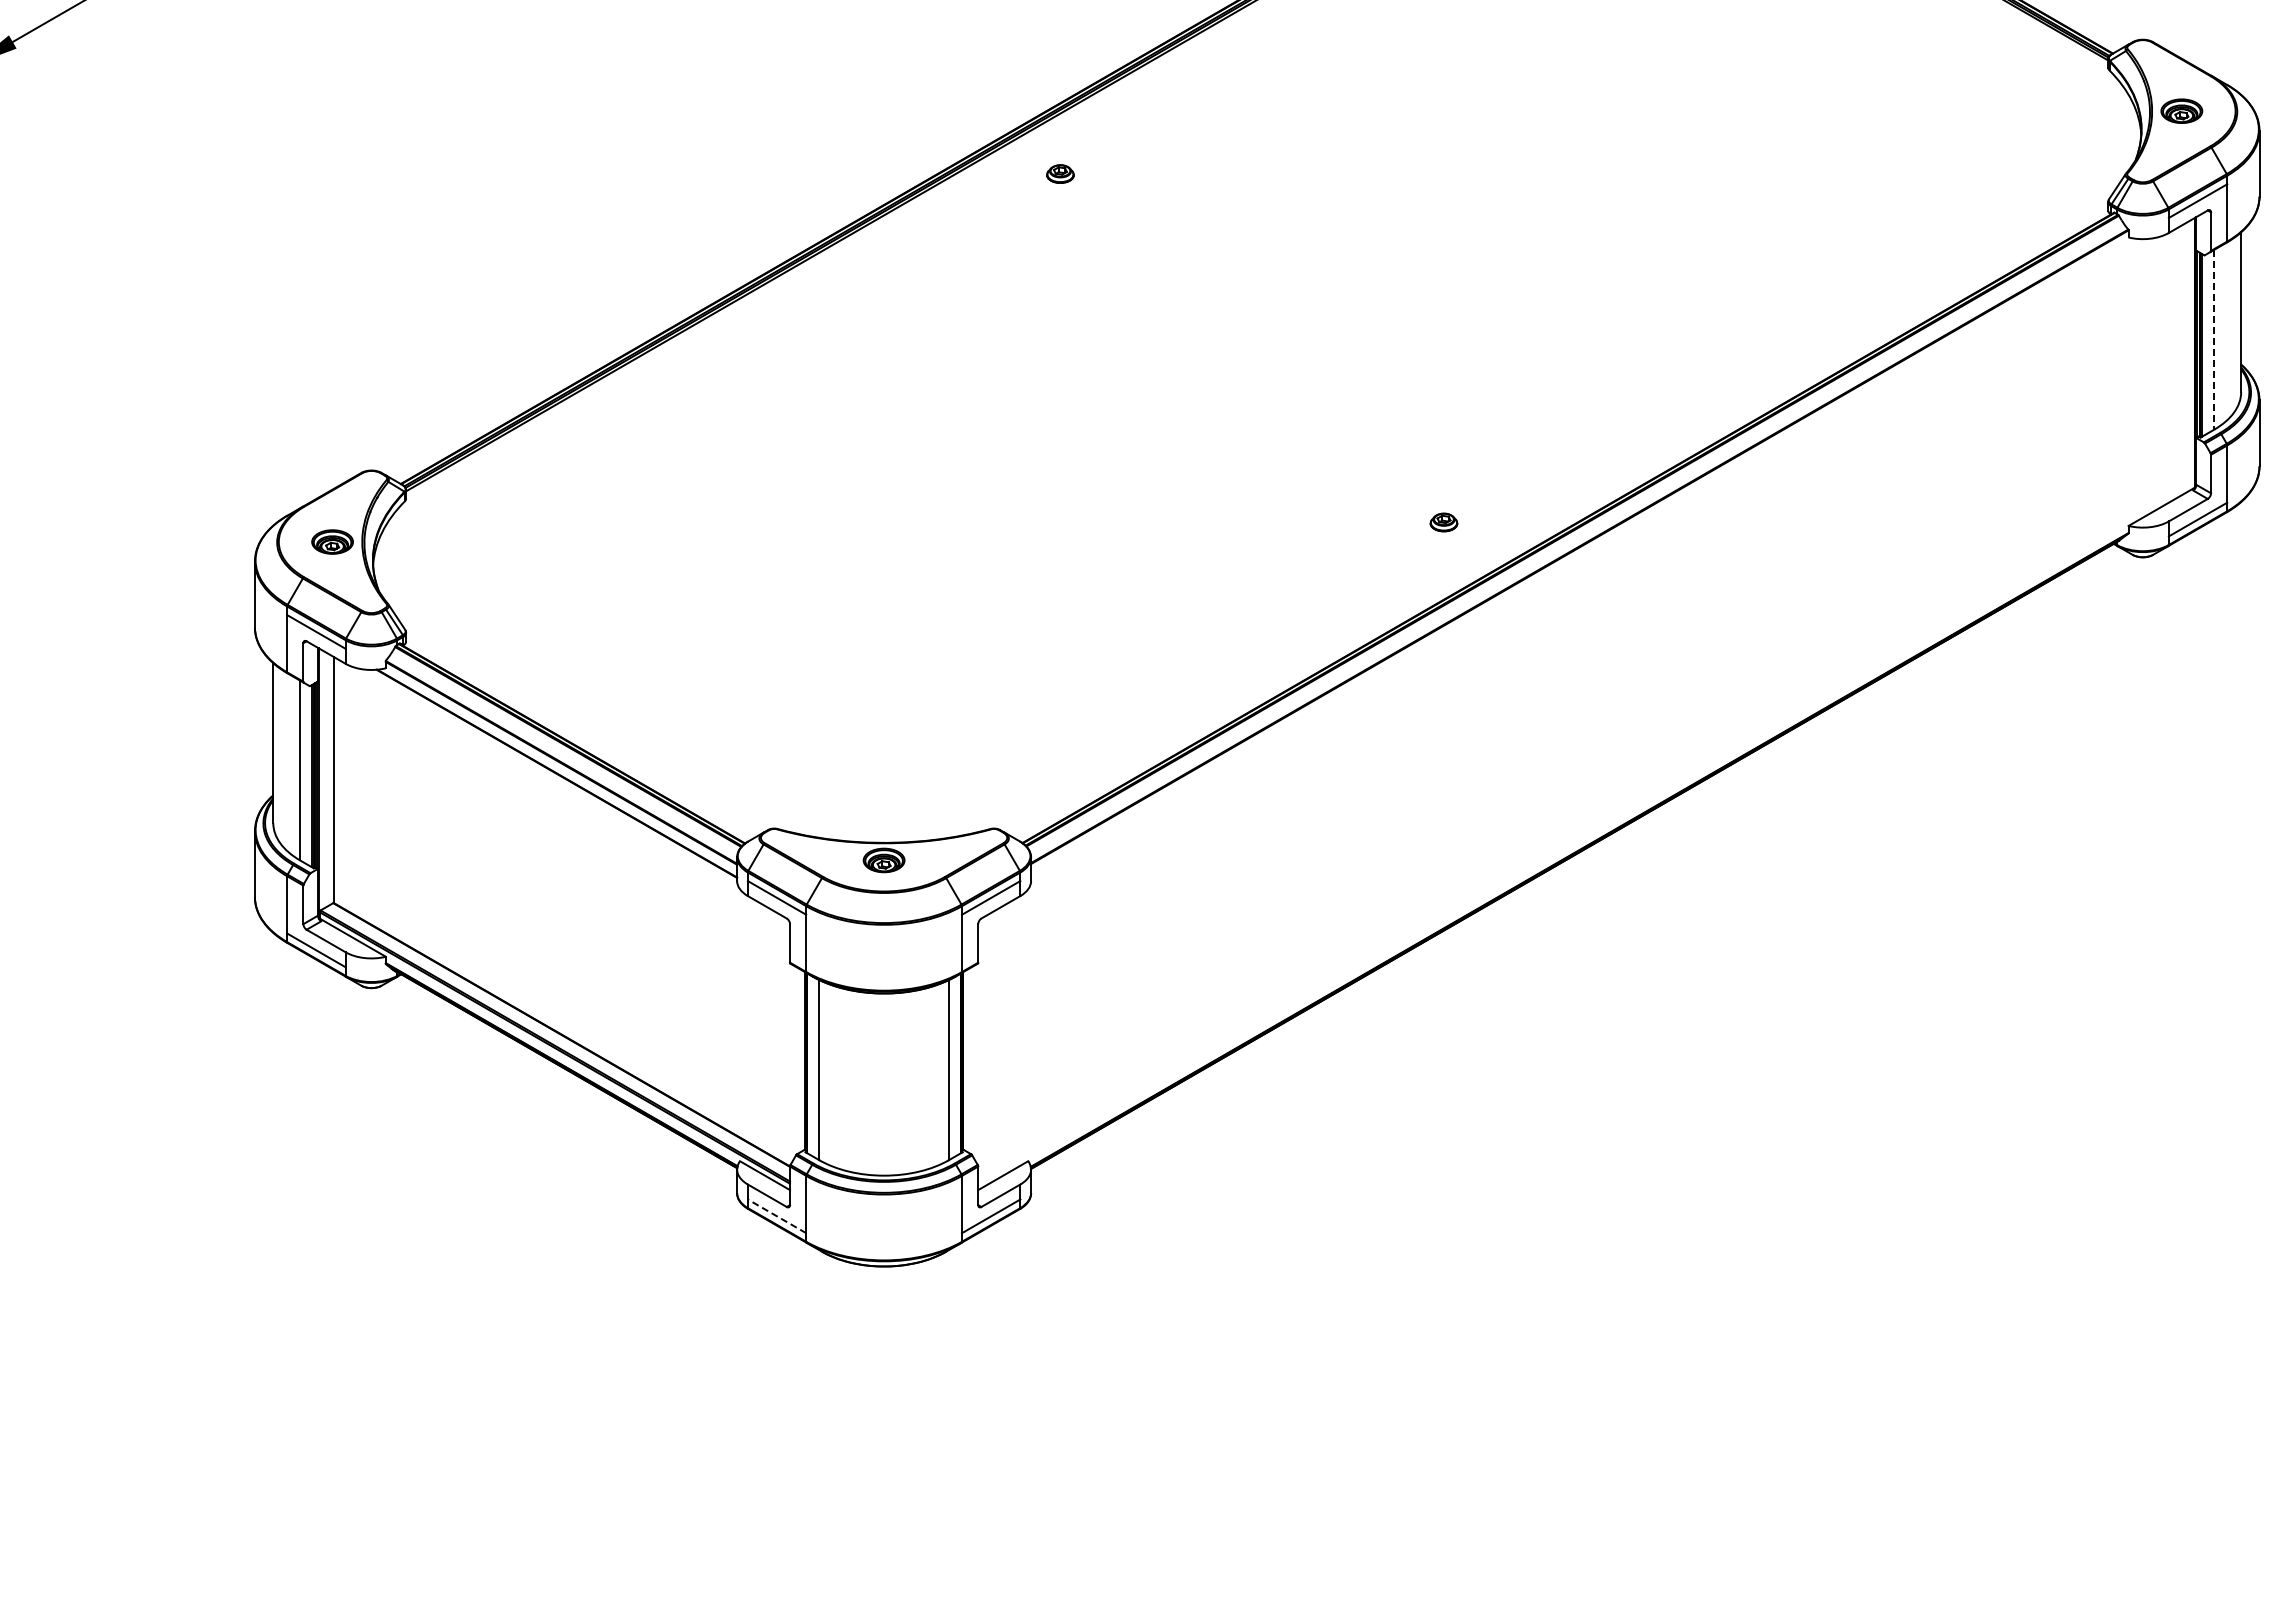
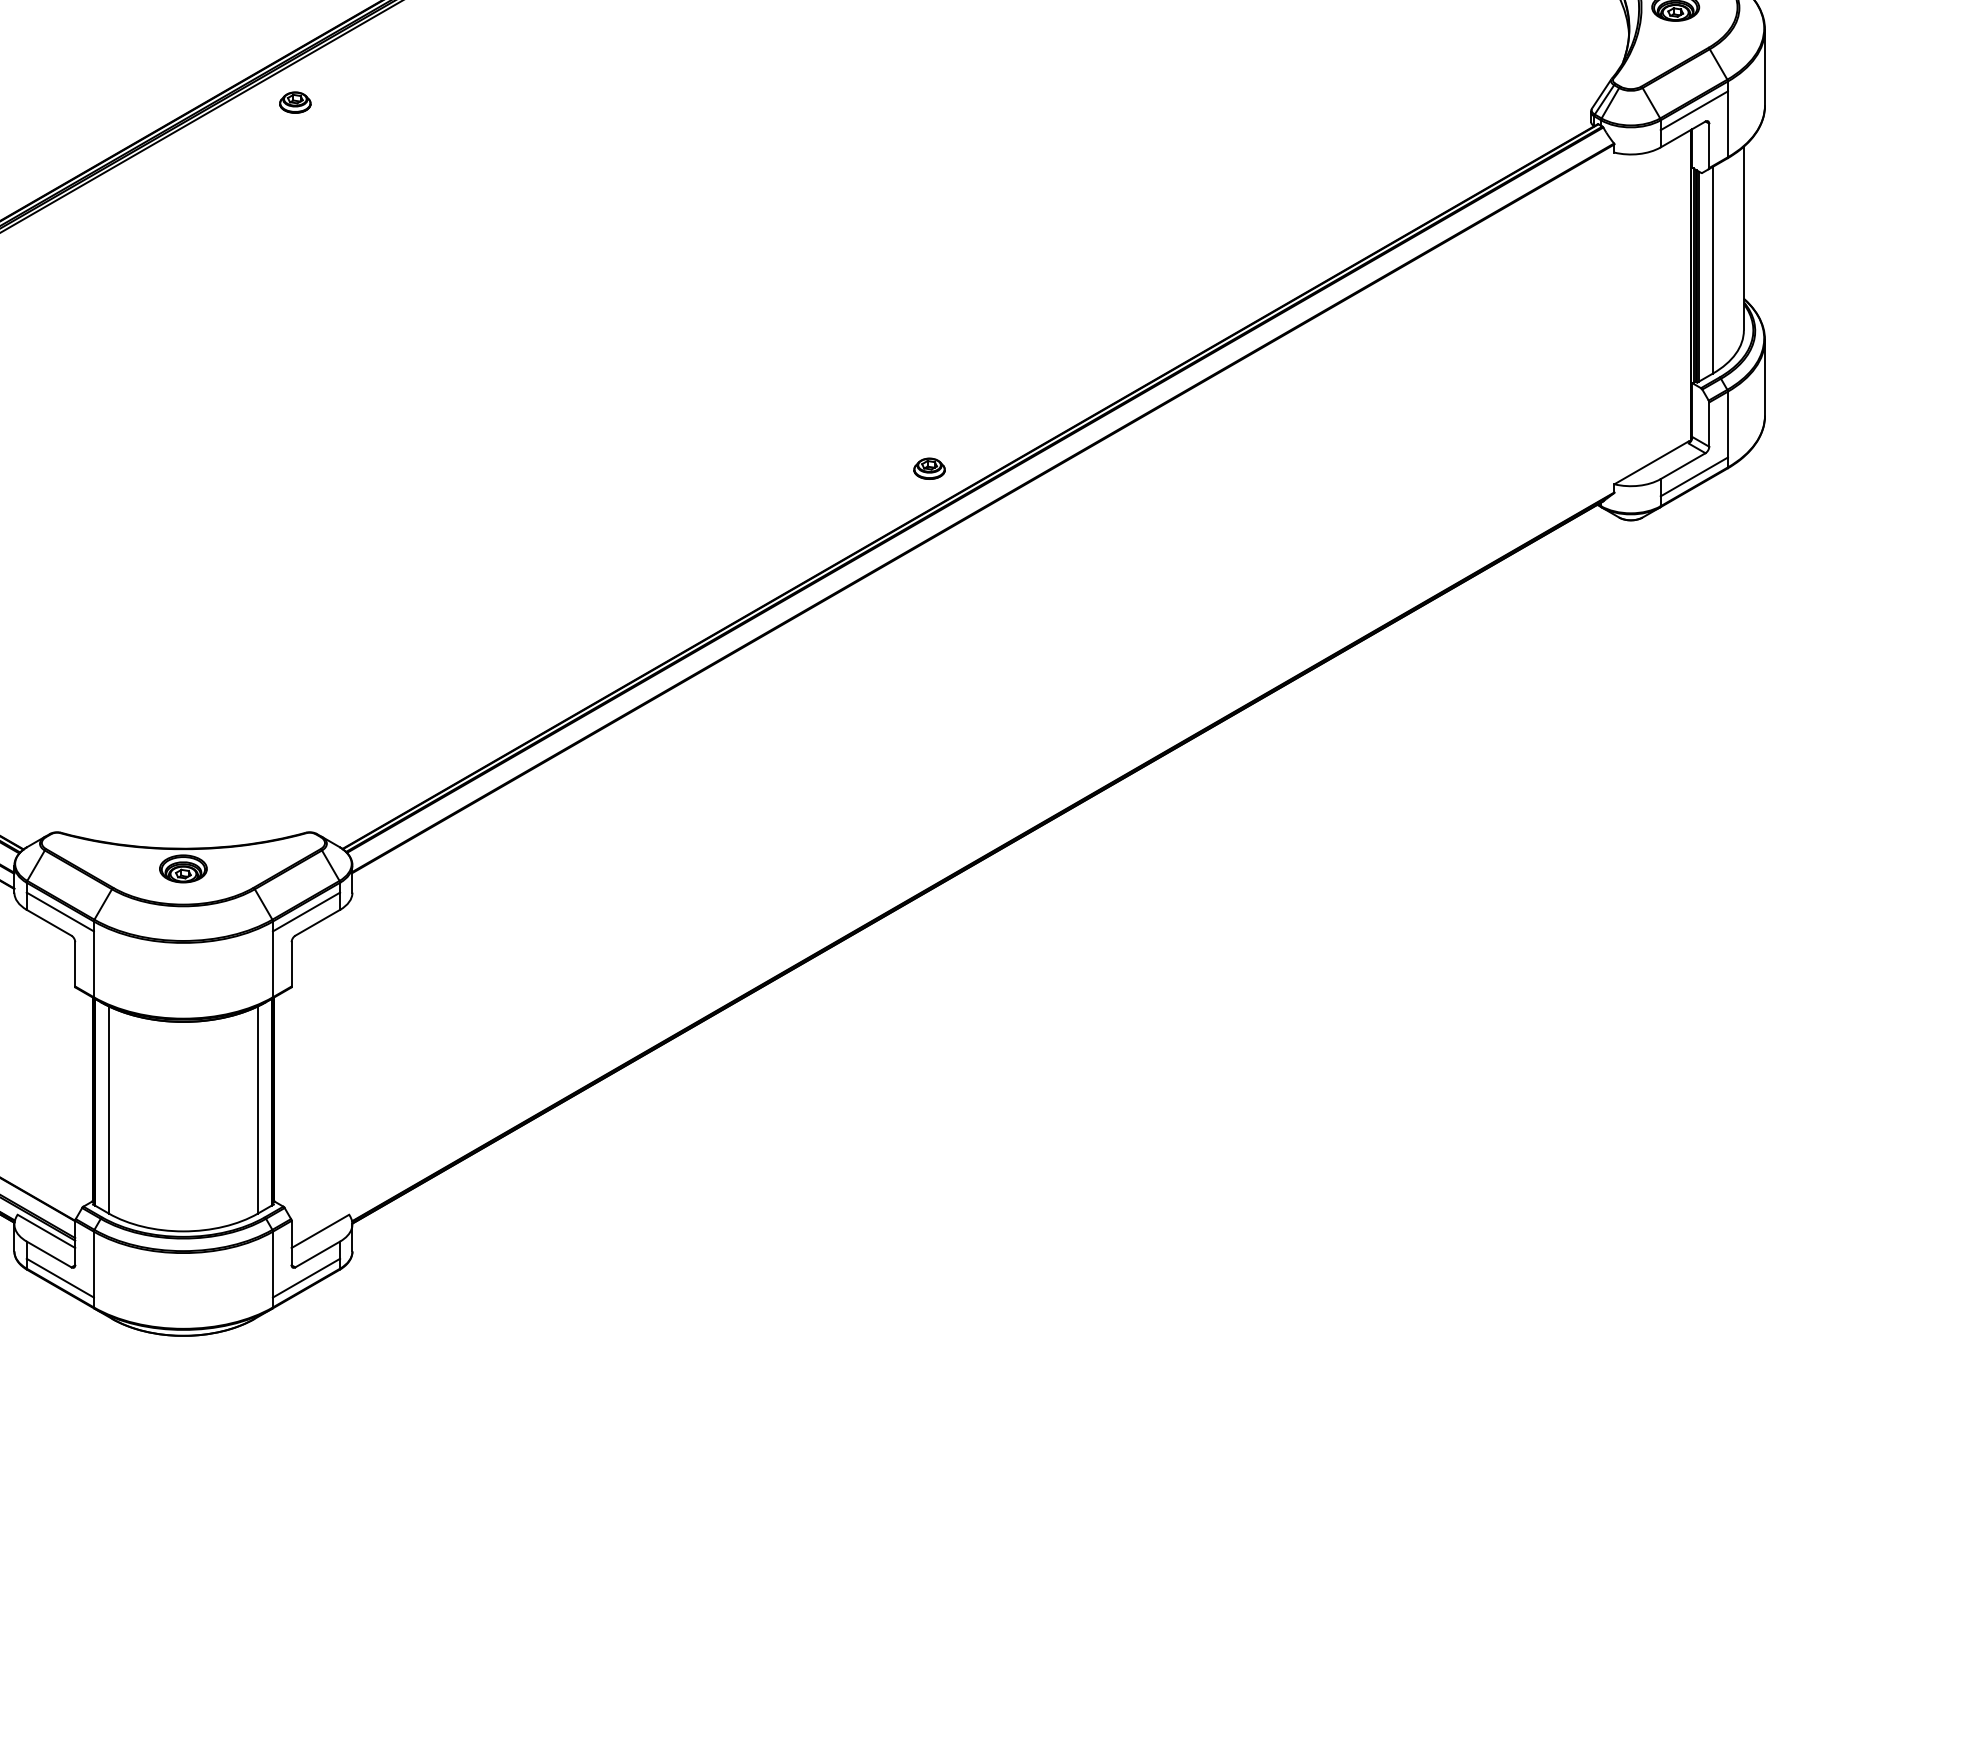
part: (1060, 173) -> (295, 101), moved
line: (2214, 339) -> (1713, 269), dashed -> solid
part: (1443, 522) -> (929, 468), moved
line: (777, 1216) -> (60, 1278), dashed -> solid

